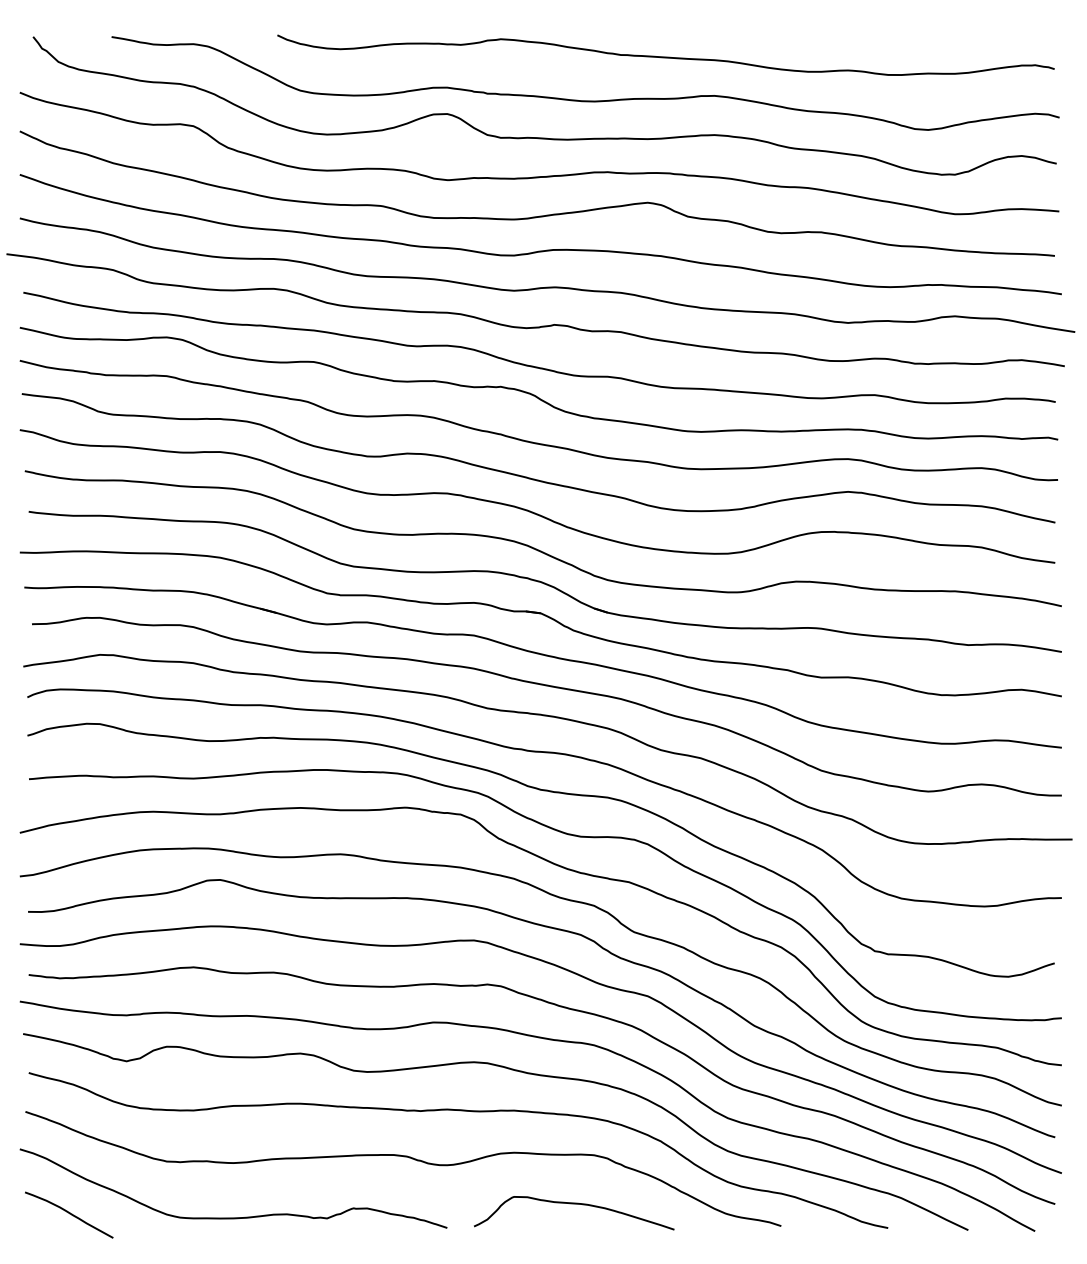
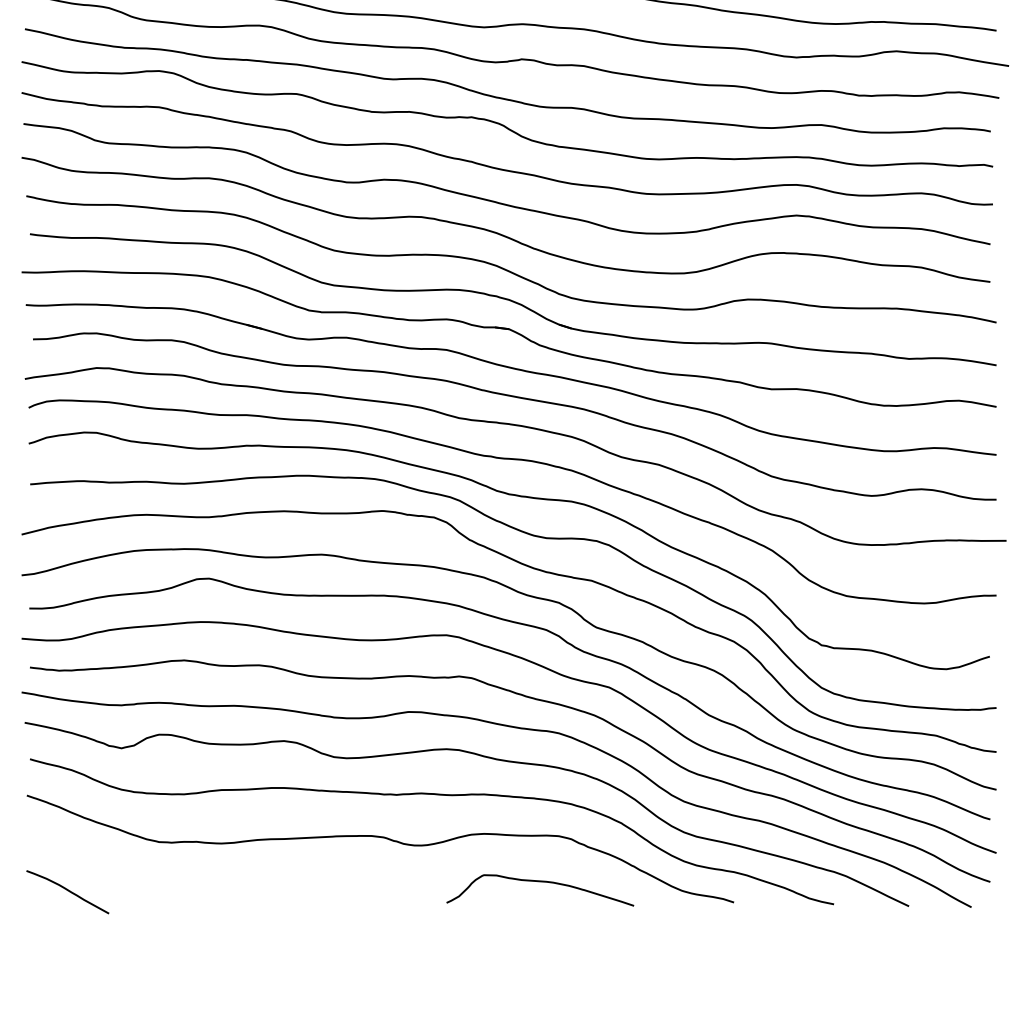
curve: (233, 1217) -> (221, 894), removed

